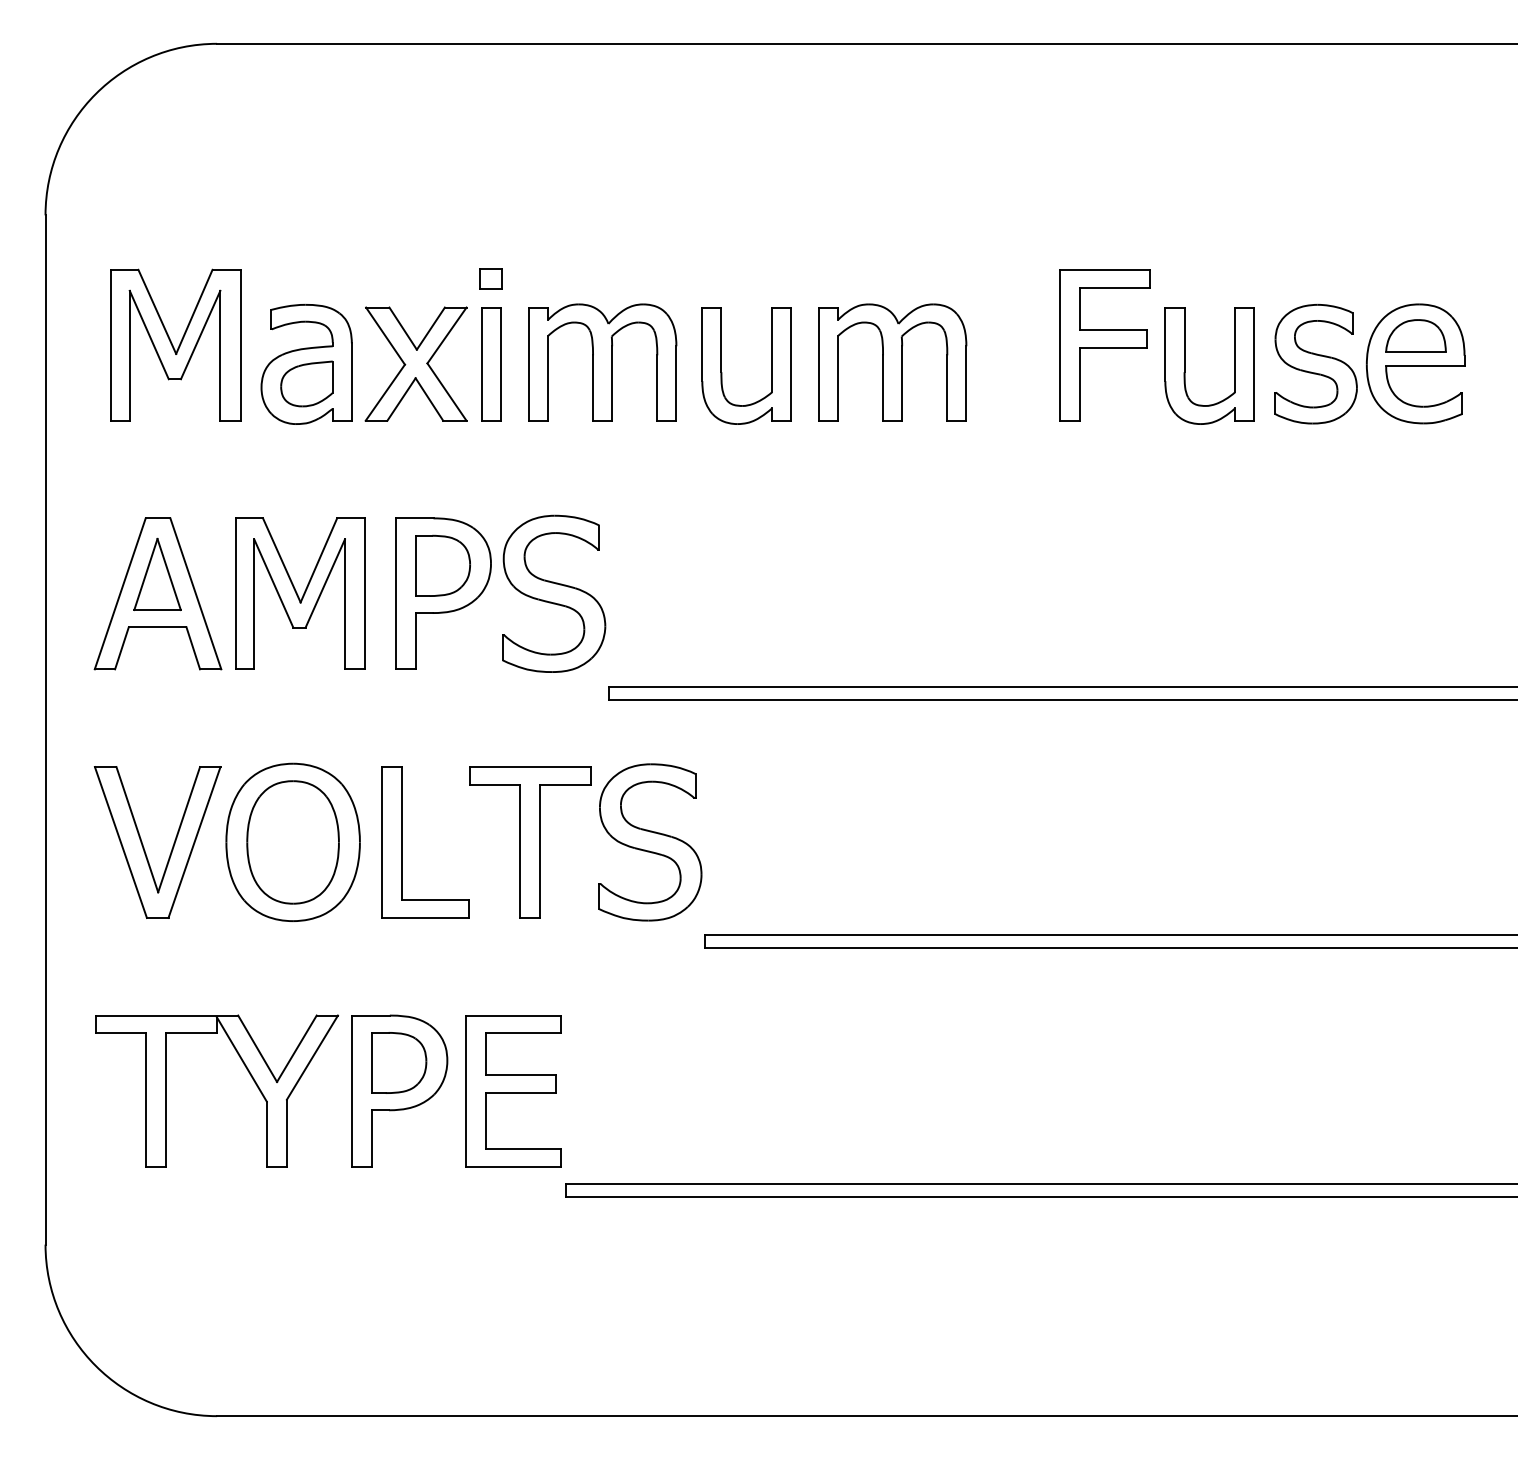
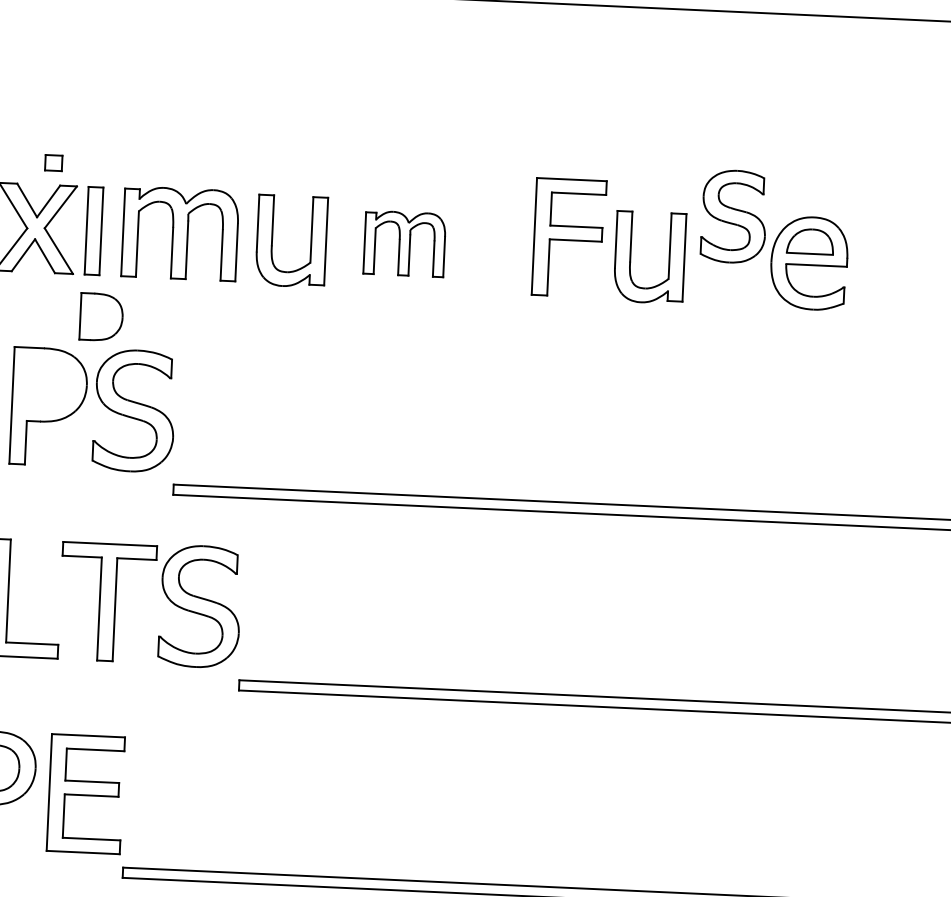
part: (490, 278) -> (53, 162), moved
part: (892, 362) -> (404, 243), size x0.7
part: (1315, 364) -> (733, 216), moved
part: (442, 565) -> (101, 316), moved

